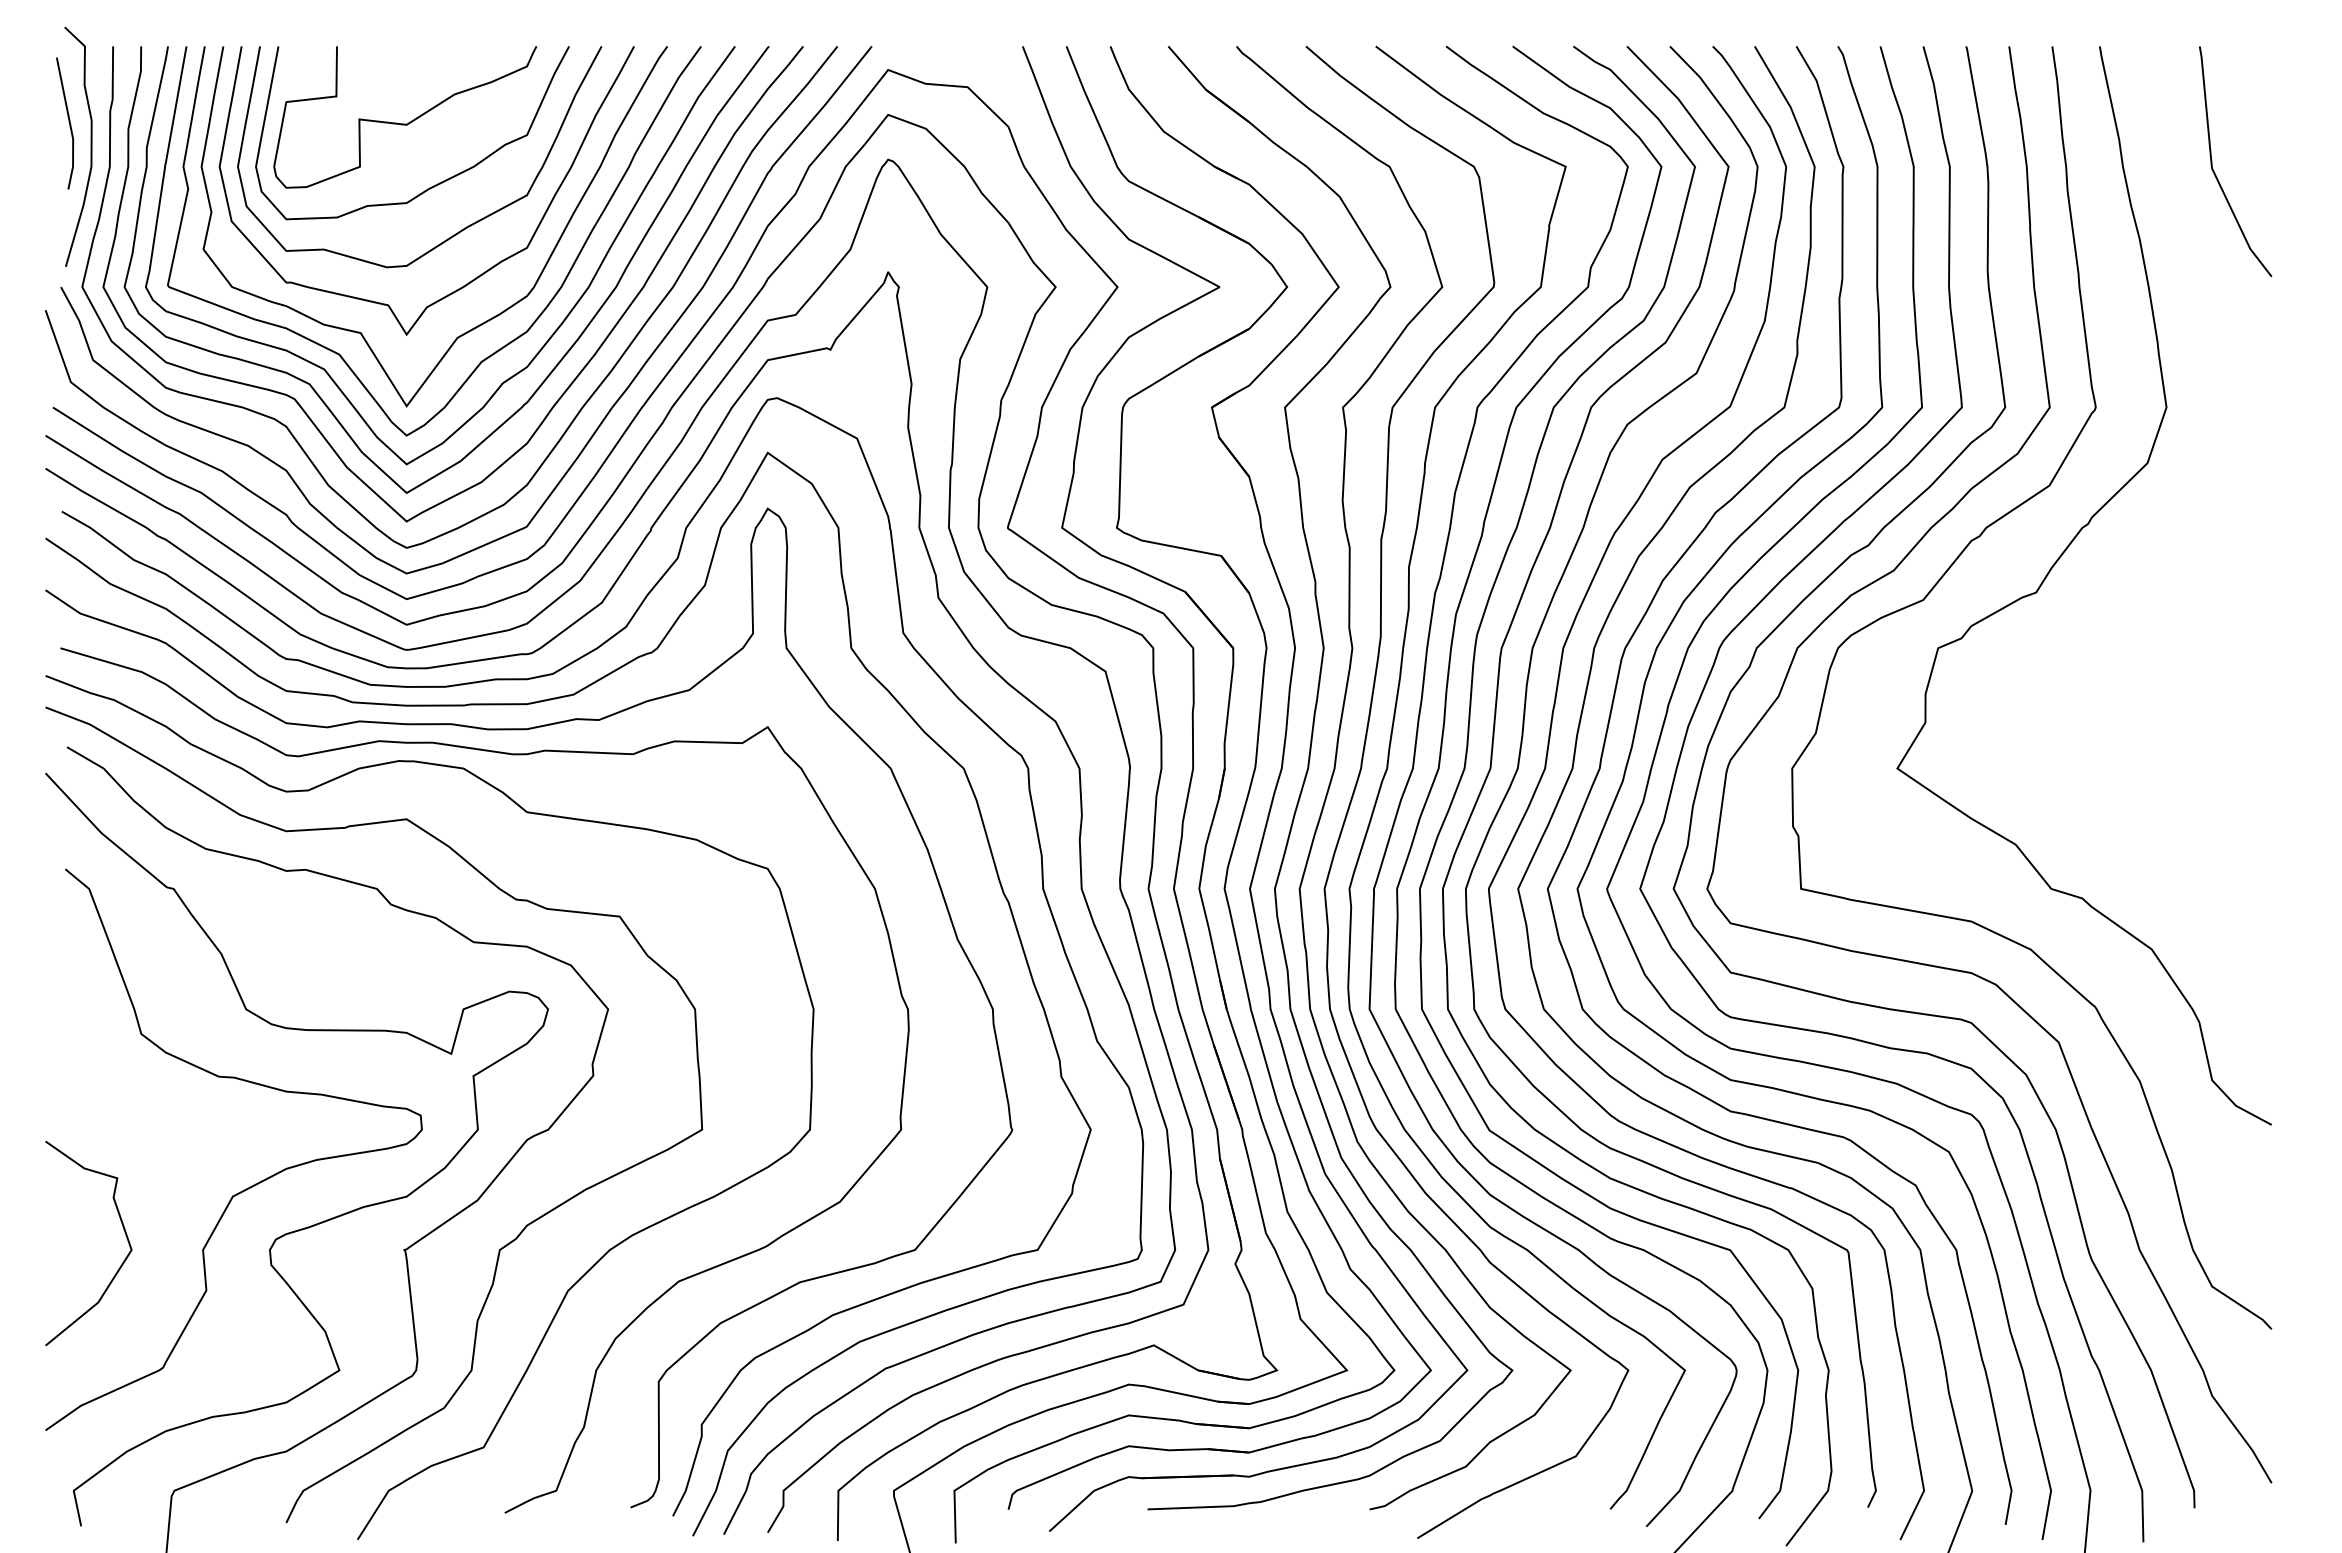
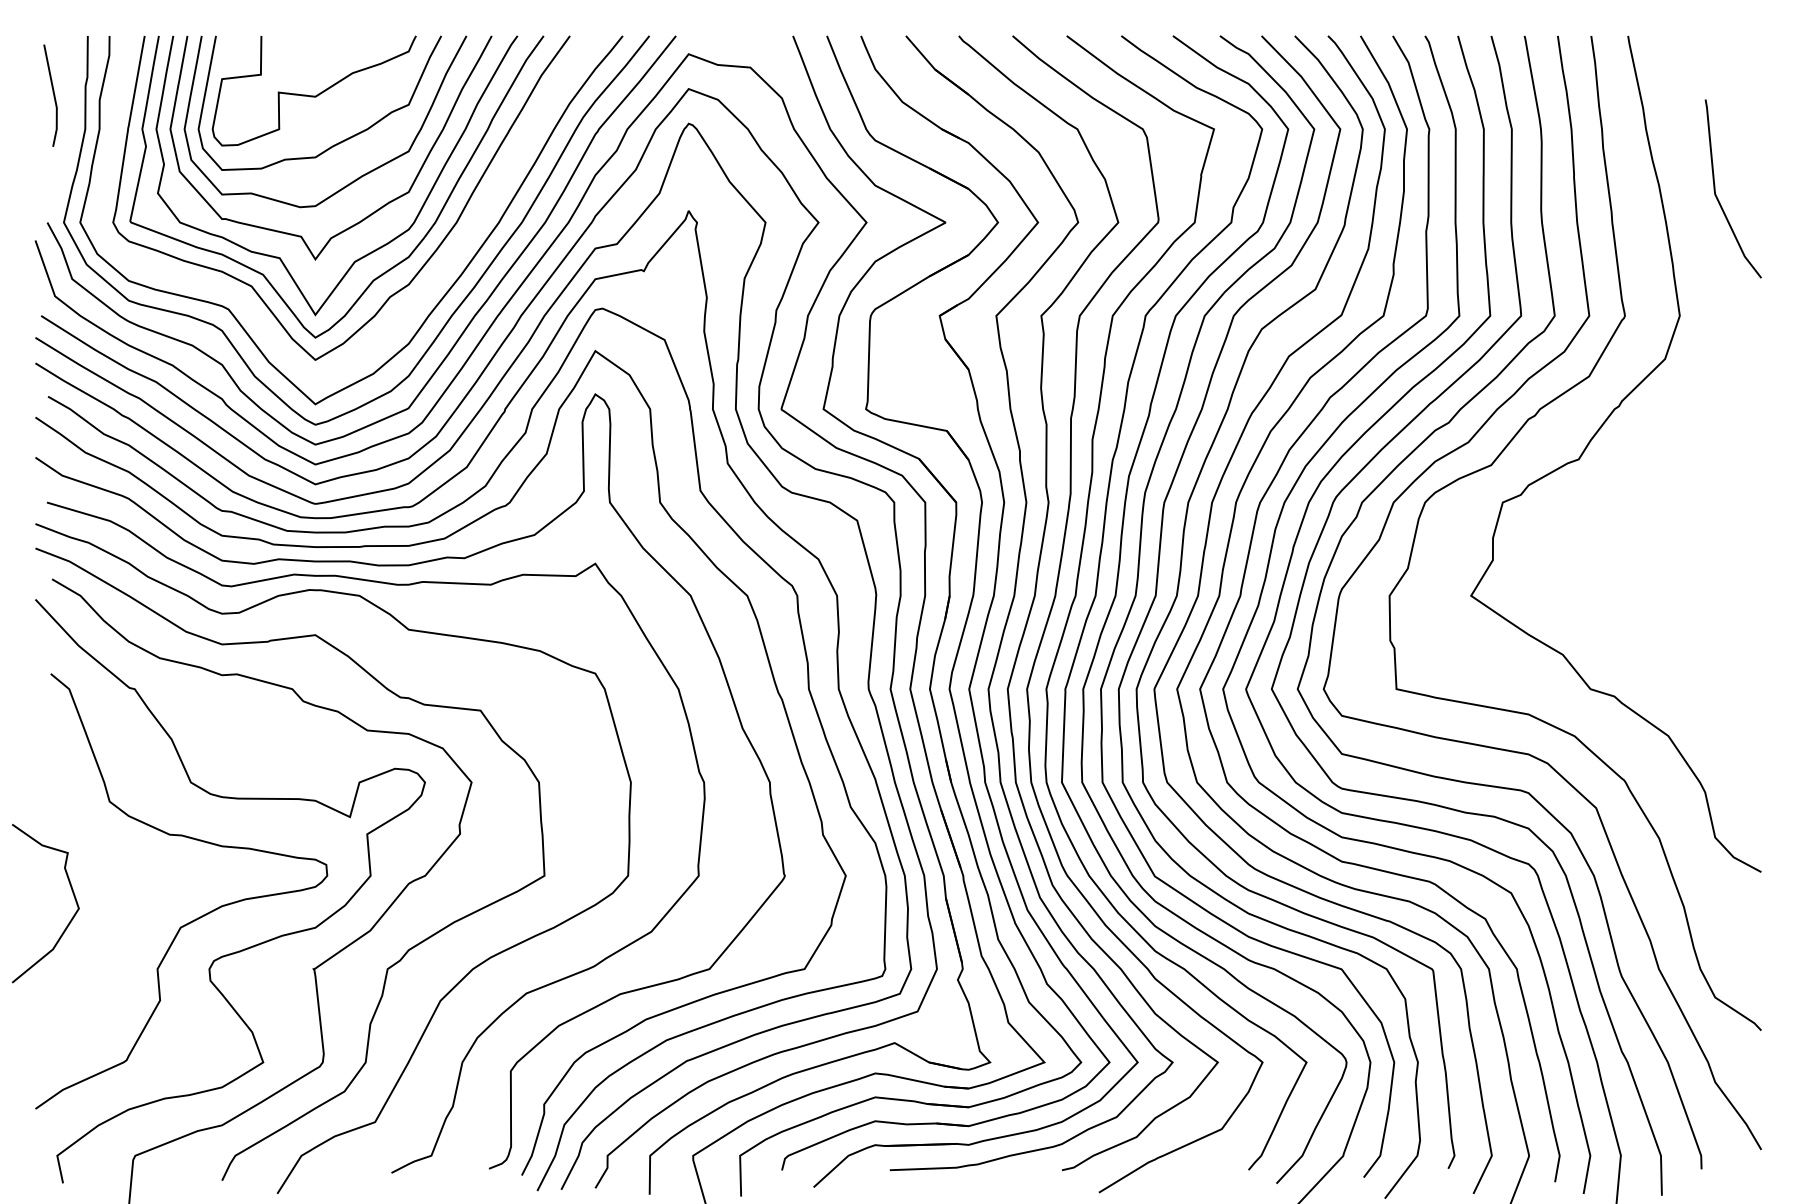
curve: (90, 146) -> (70, 113), removed
curve: (2214, 170) -> (1717, 195), moved
curve: (558, 361) -> (433, 280), removed
curve: (124, 1232) -> (73, 895), moved

